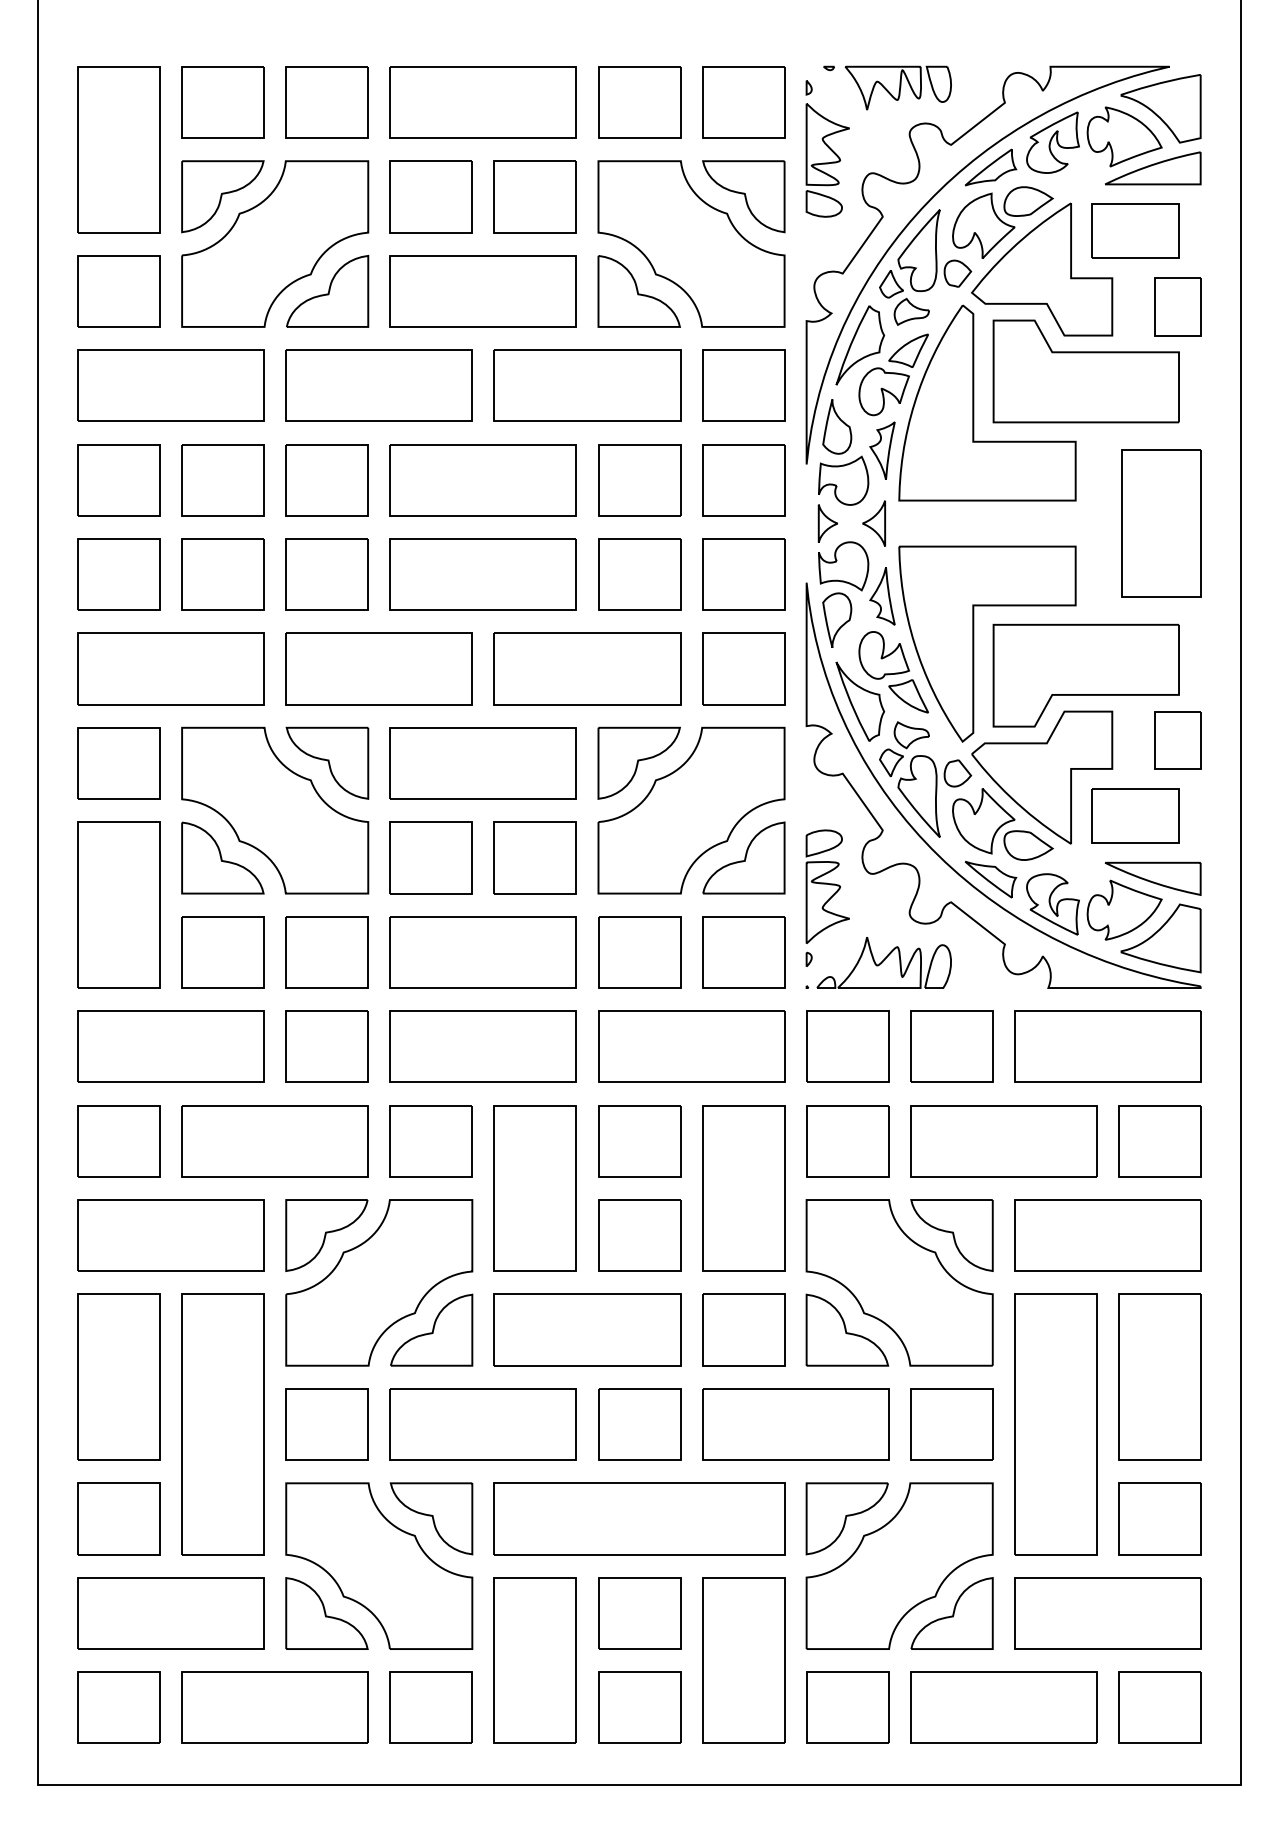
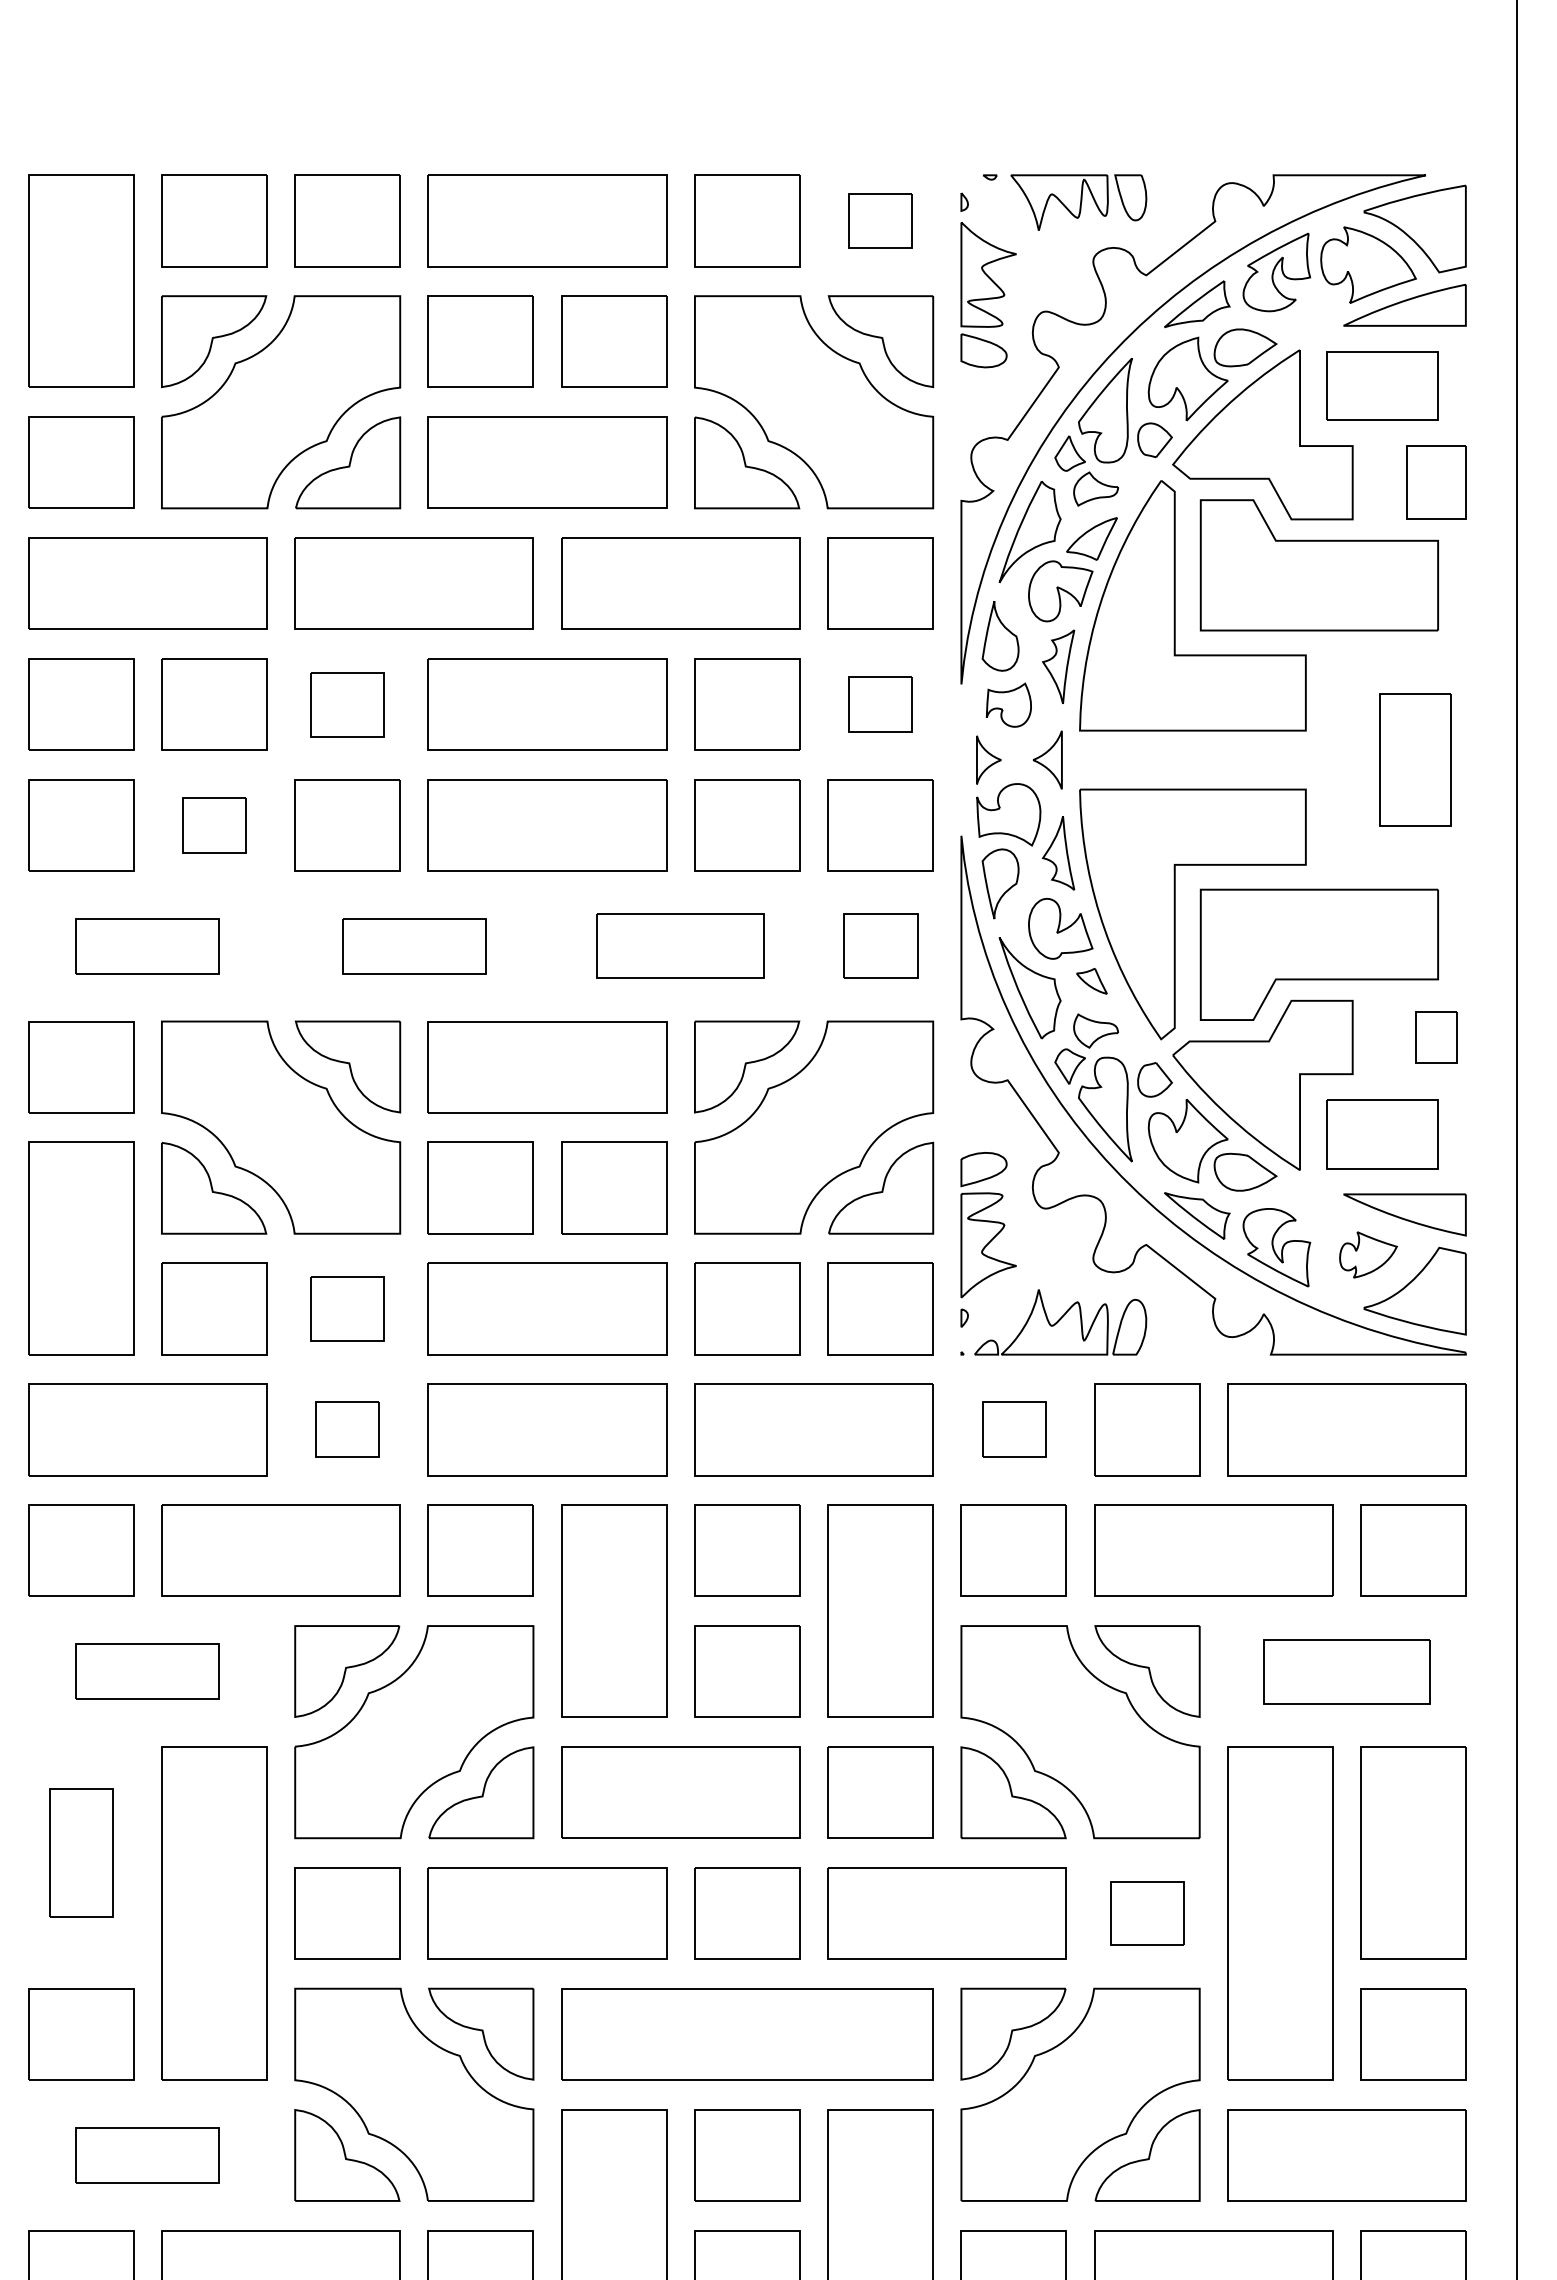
part: (743, 102) -> (880, 221), size x0.6
part: (326, 480) -> (346, 704), size x0.7
part: (743, 480) -> (880, 704), size x0.6
part: (843, 480) -> (1008, 704), size x0.7
part: (1161, 523) -> (1415, 759), size x0.7
part: (222, 574) -> (213, 825), size x0.6
part: (170, 668) -> (147, 945), size x0.6
part: (378, 668) -> (413, 945), size x0.6
part: (587, 668) -> (680, 945), size x0.7
part: (743, 668) -> (880, 945), size x0.7
part: (908, 696) -> (1091, 981), size x0.6
part: (1177, 740) -> (1436, 1037), size x0.7
part: (1124, 909) -> (1368, 1254), size x0.6
part: (326, 952) -> (346, 1309), size x0.7
part: (326, 1046) -> (346, 1429), size x0.6
part: (847, 1046) -> (1013, 1429), size x0.6
part: (170, 1235) -> (147, 1671), size x0.6
part: (1107, 1235) -> (1346, 1671), size x0.7
part: (118, 1376) -> (80, 1851), size x0.6
part: (951, 1424) -> (1146, 1913), size x0.7
part: (170, 1613) -> (147, 2155), size x0.6

